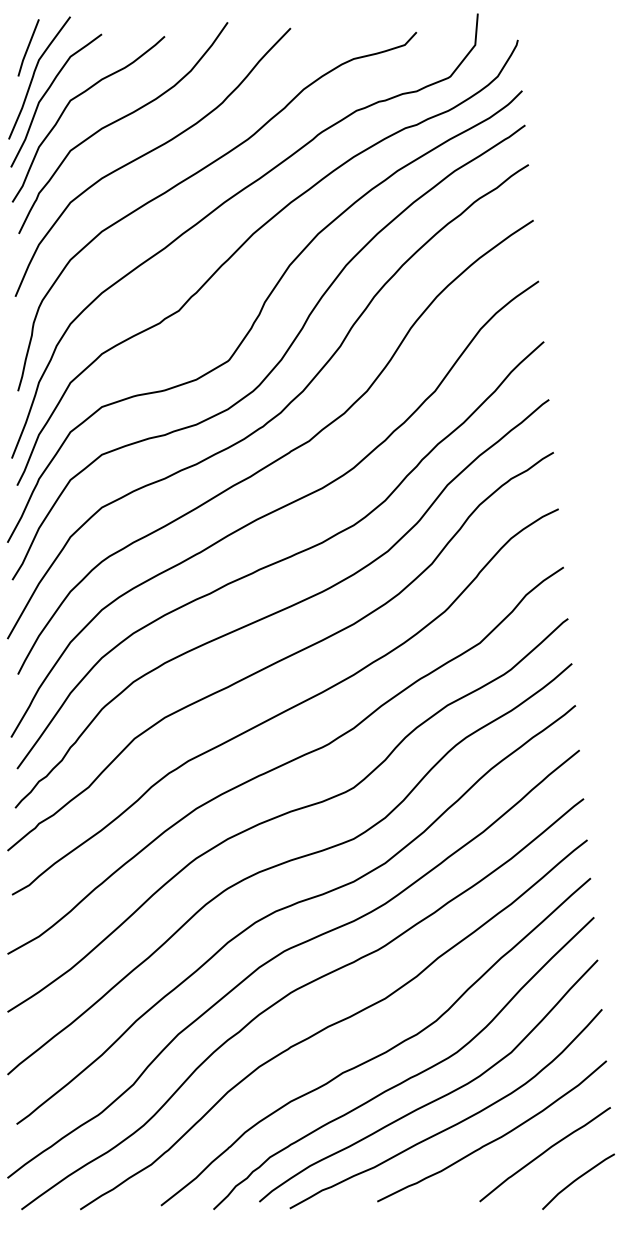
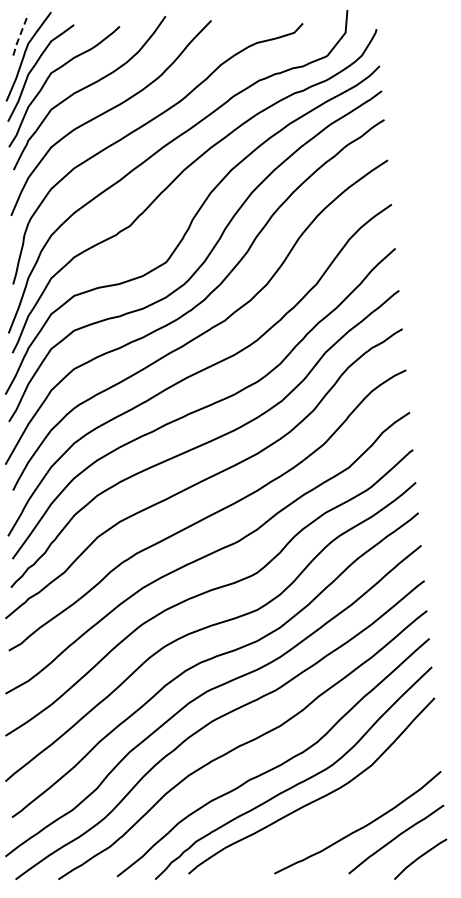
line: (28, 47) -> (20, 34), solid -> dashed
curve: (453, 1124) -> (329, 817), removed

